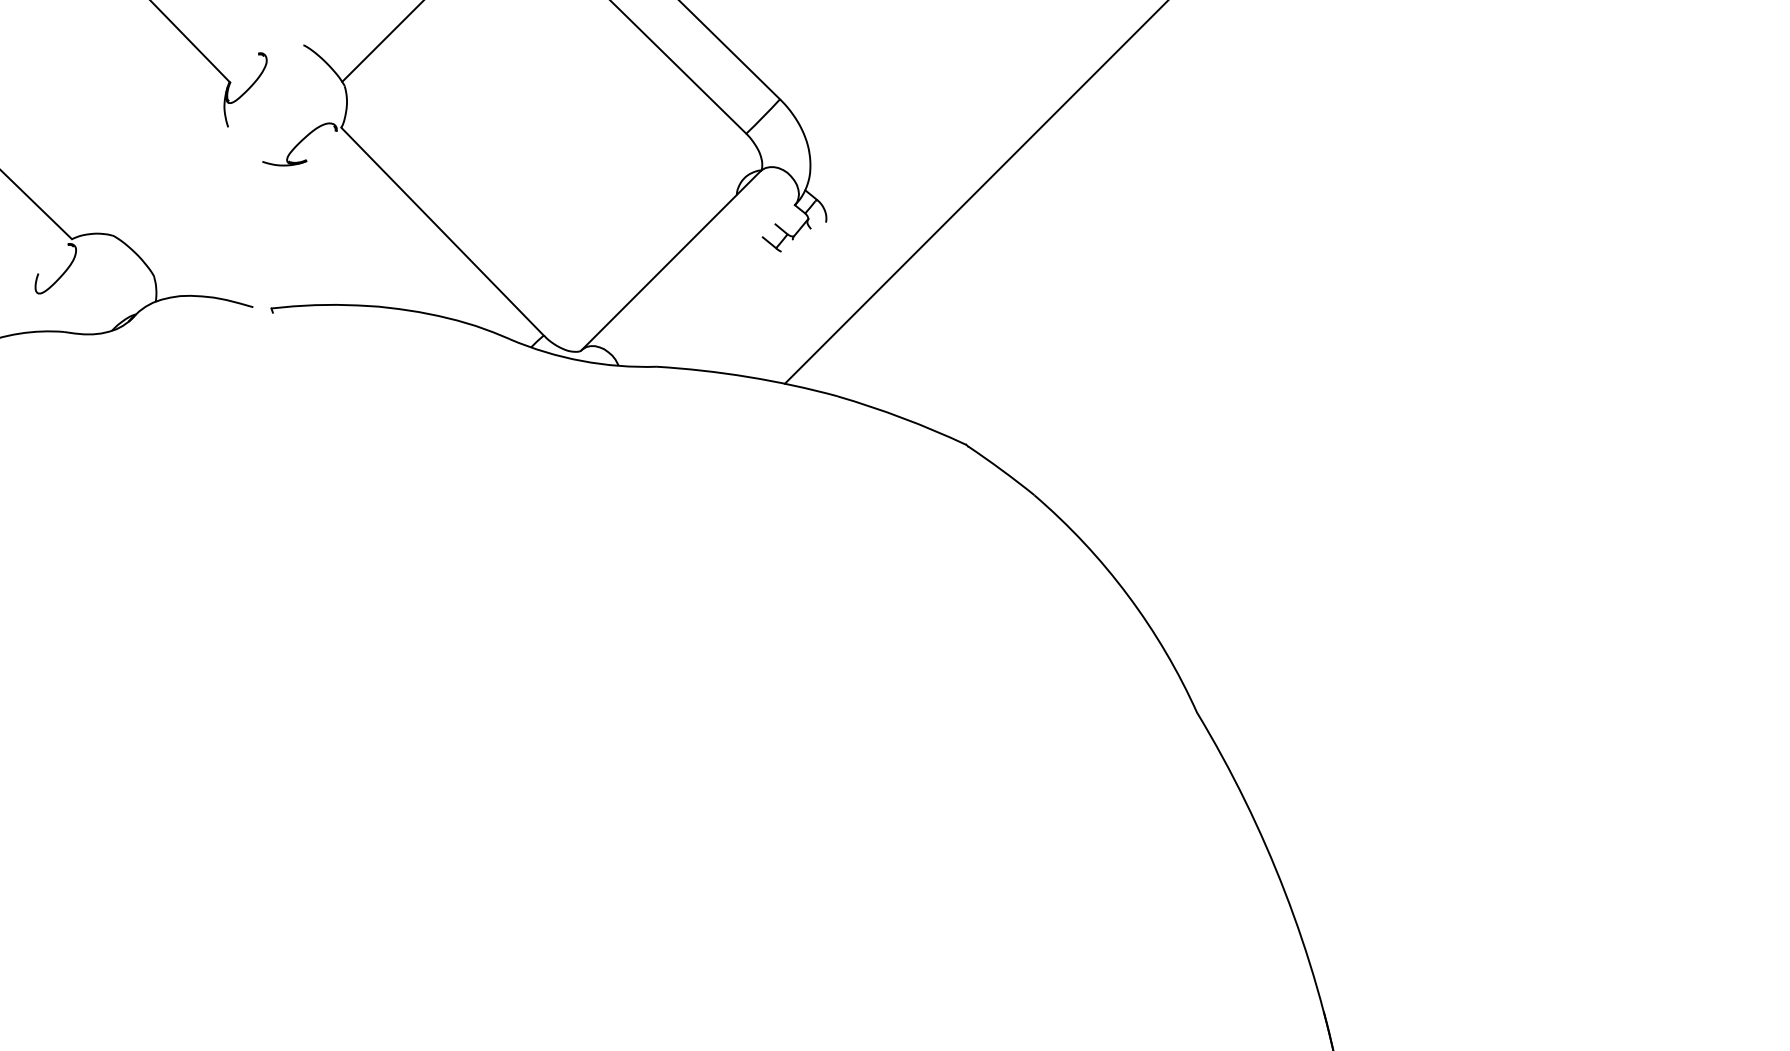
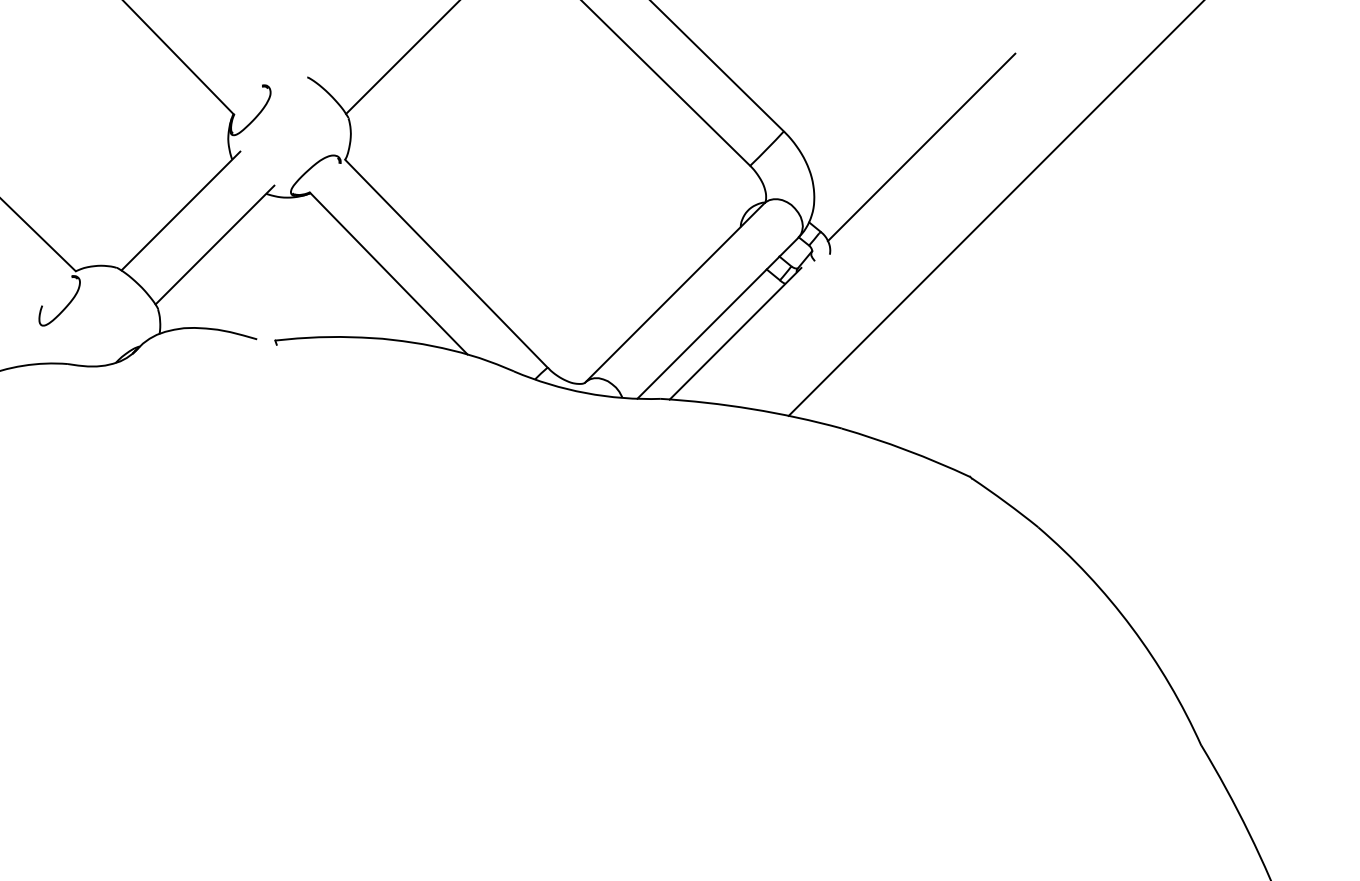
line: (917, 115) -> (921, 147), added
line: (176, 178) -> (180, 210), added
line: (210, 212) -> (214, 244), added
line: (384, 241) -> (388, 273), added
line: (713, 285) -> (717, 317), added
line: (731, 301) -> (735, 333), added

